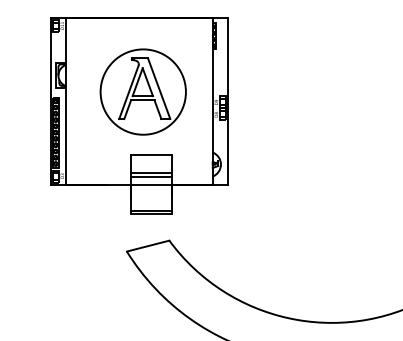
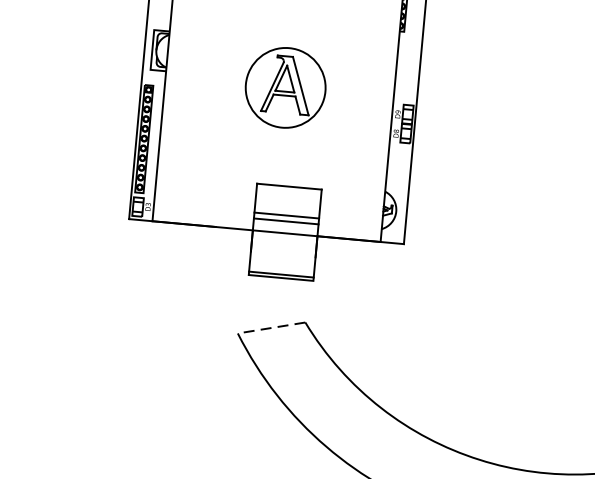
part: (142, 91) -> (284, 86), size x0.6
line: (148, 246) -> (272, 328), solid -> dashed

